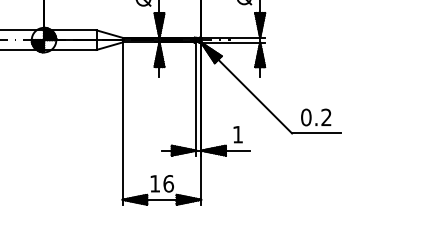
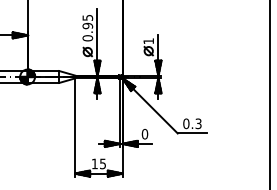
text: (326, 118) -> (198, 124), 0.2 -> 0.3
text: (237, 133) -> (144, 133), 1 -> 0
text: (167, 183) -> (102, 163), 16 -> 15

